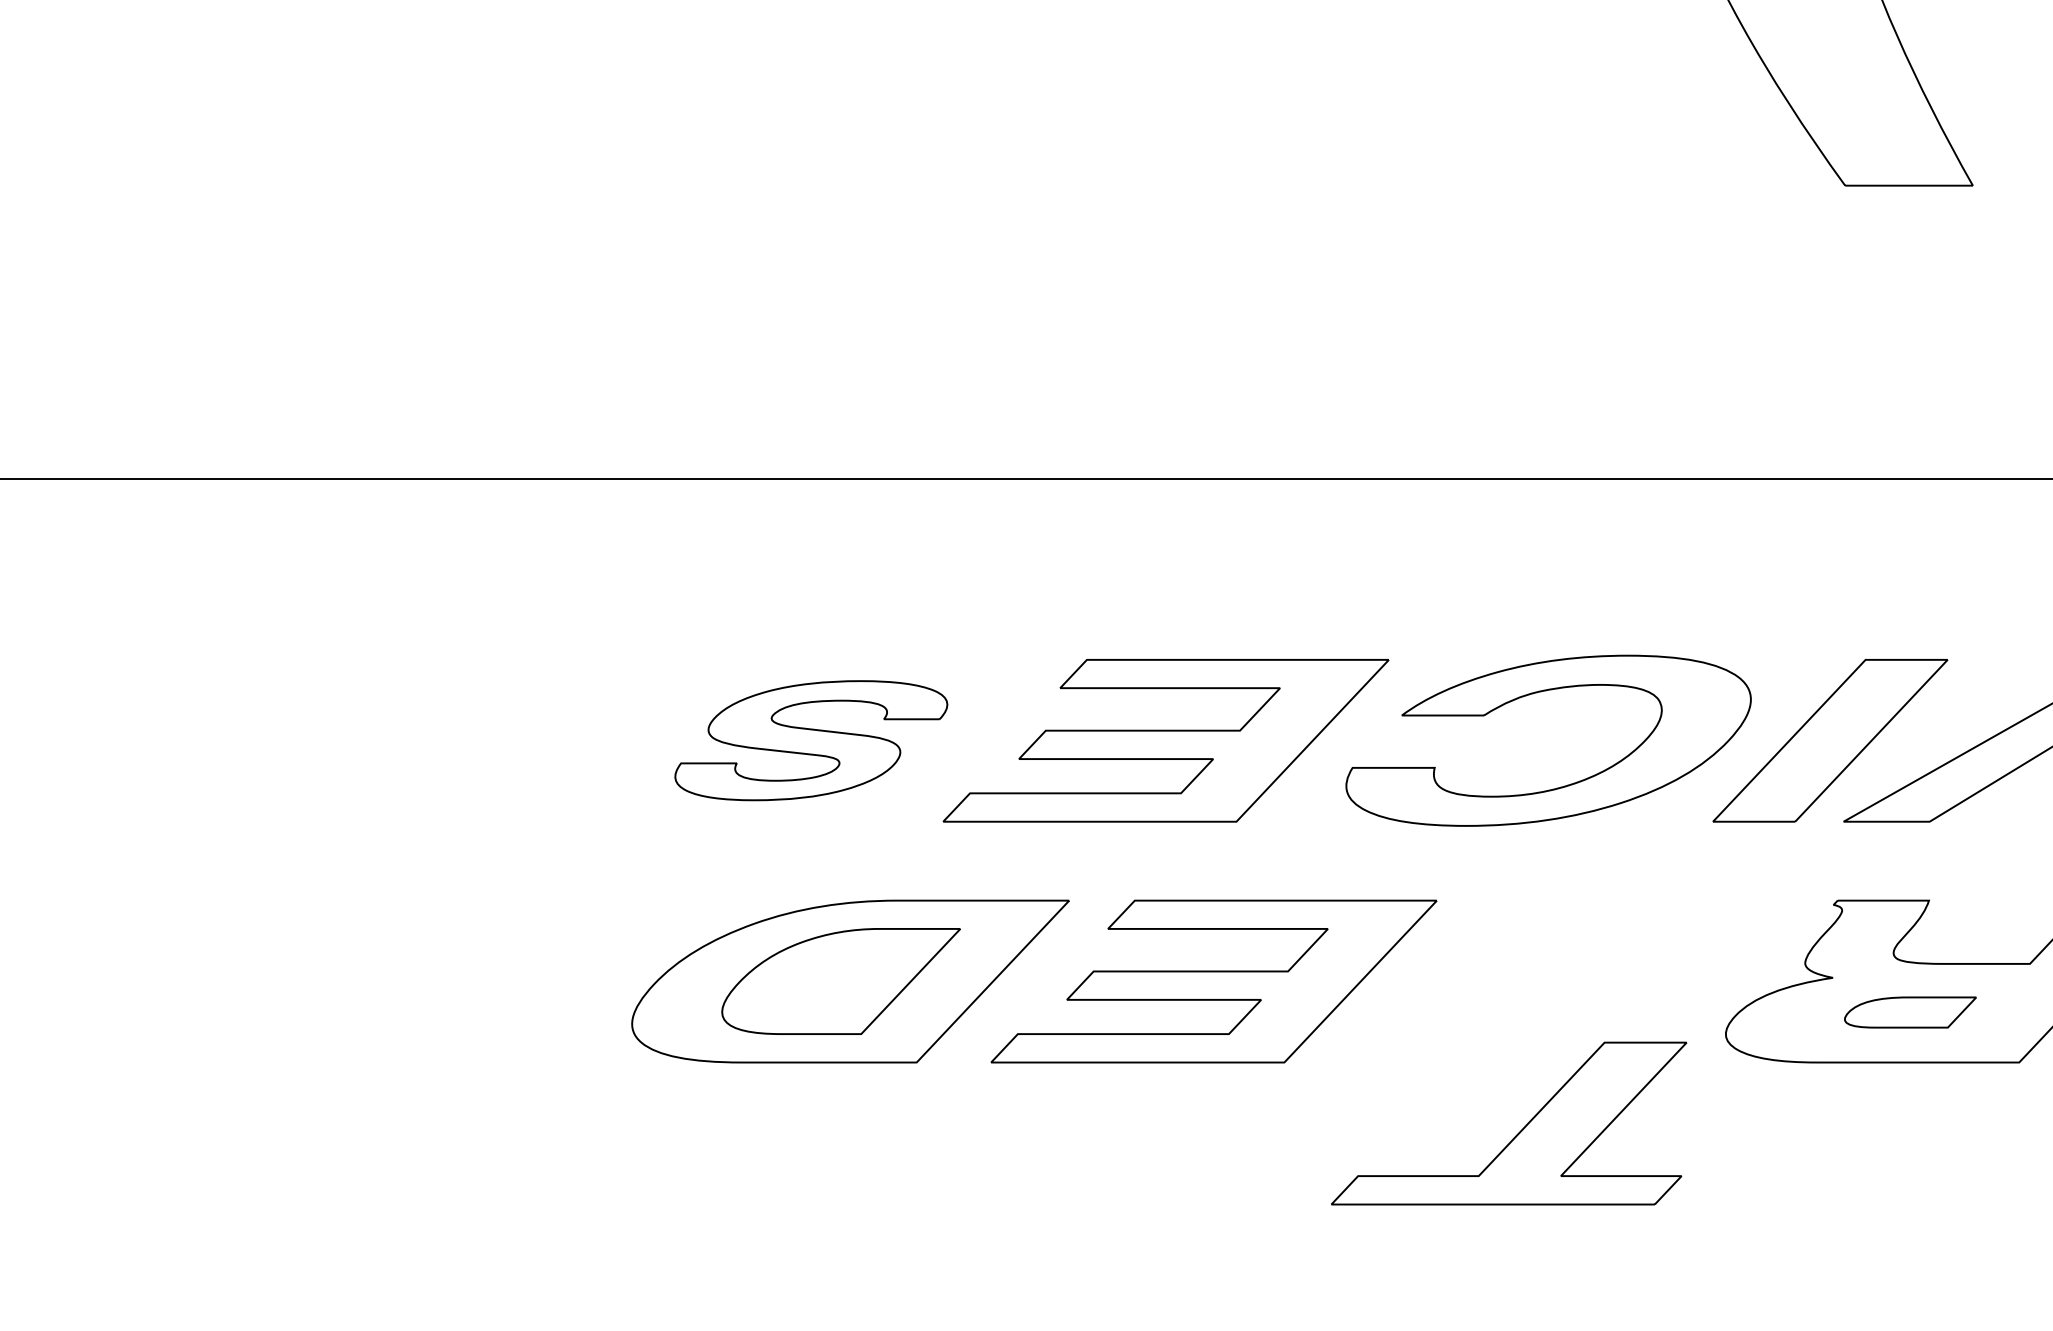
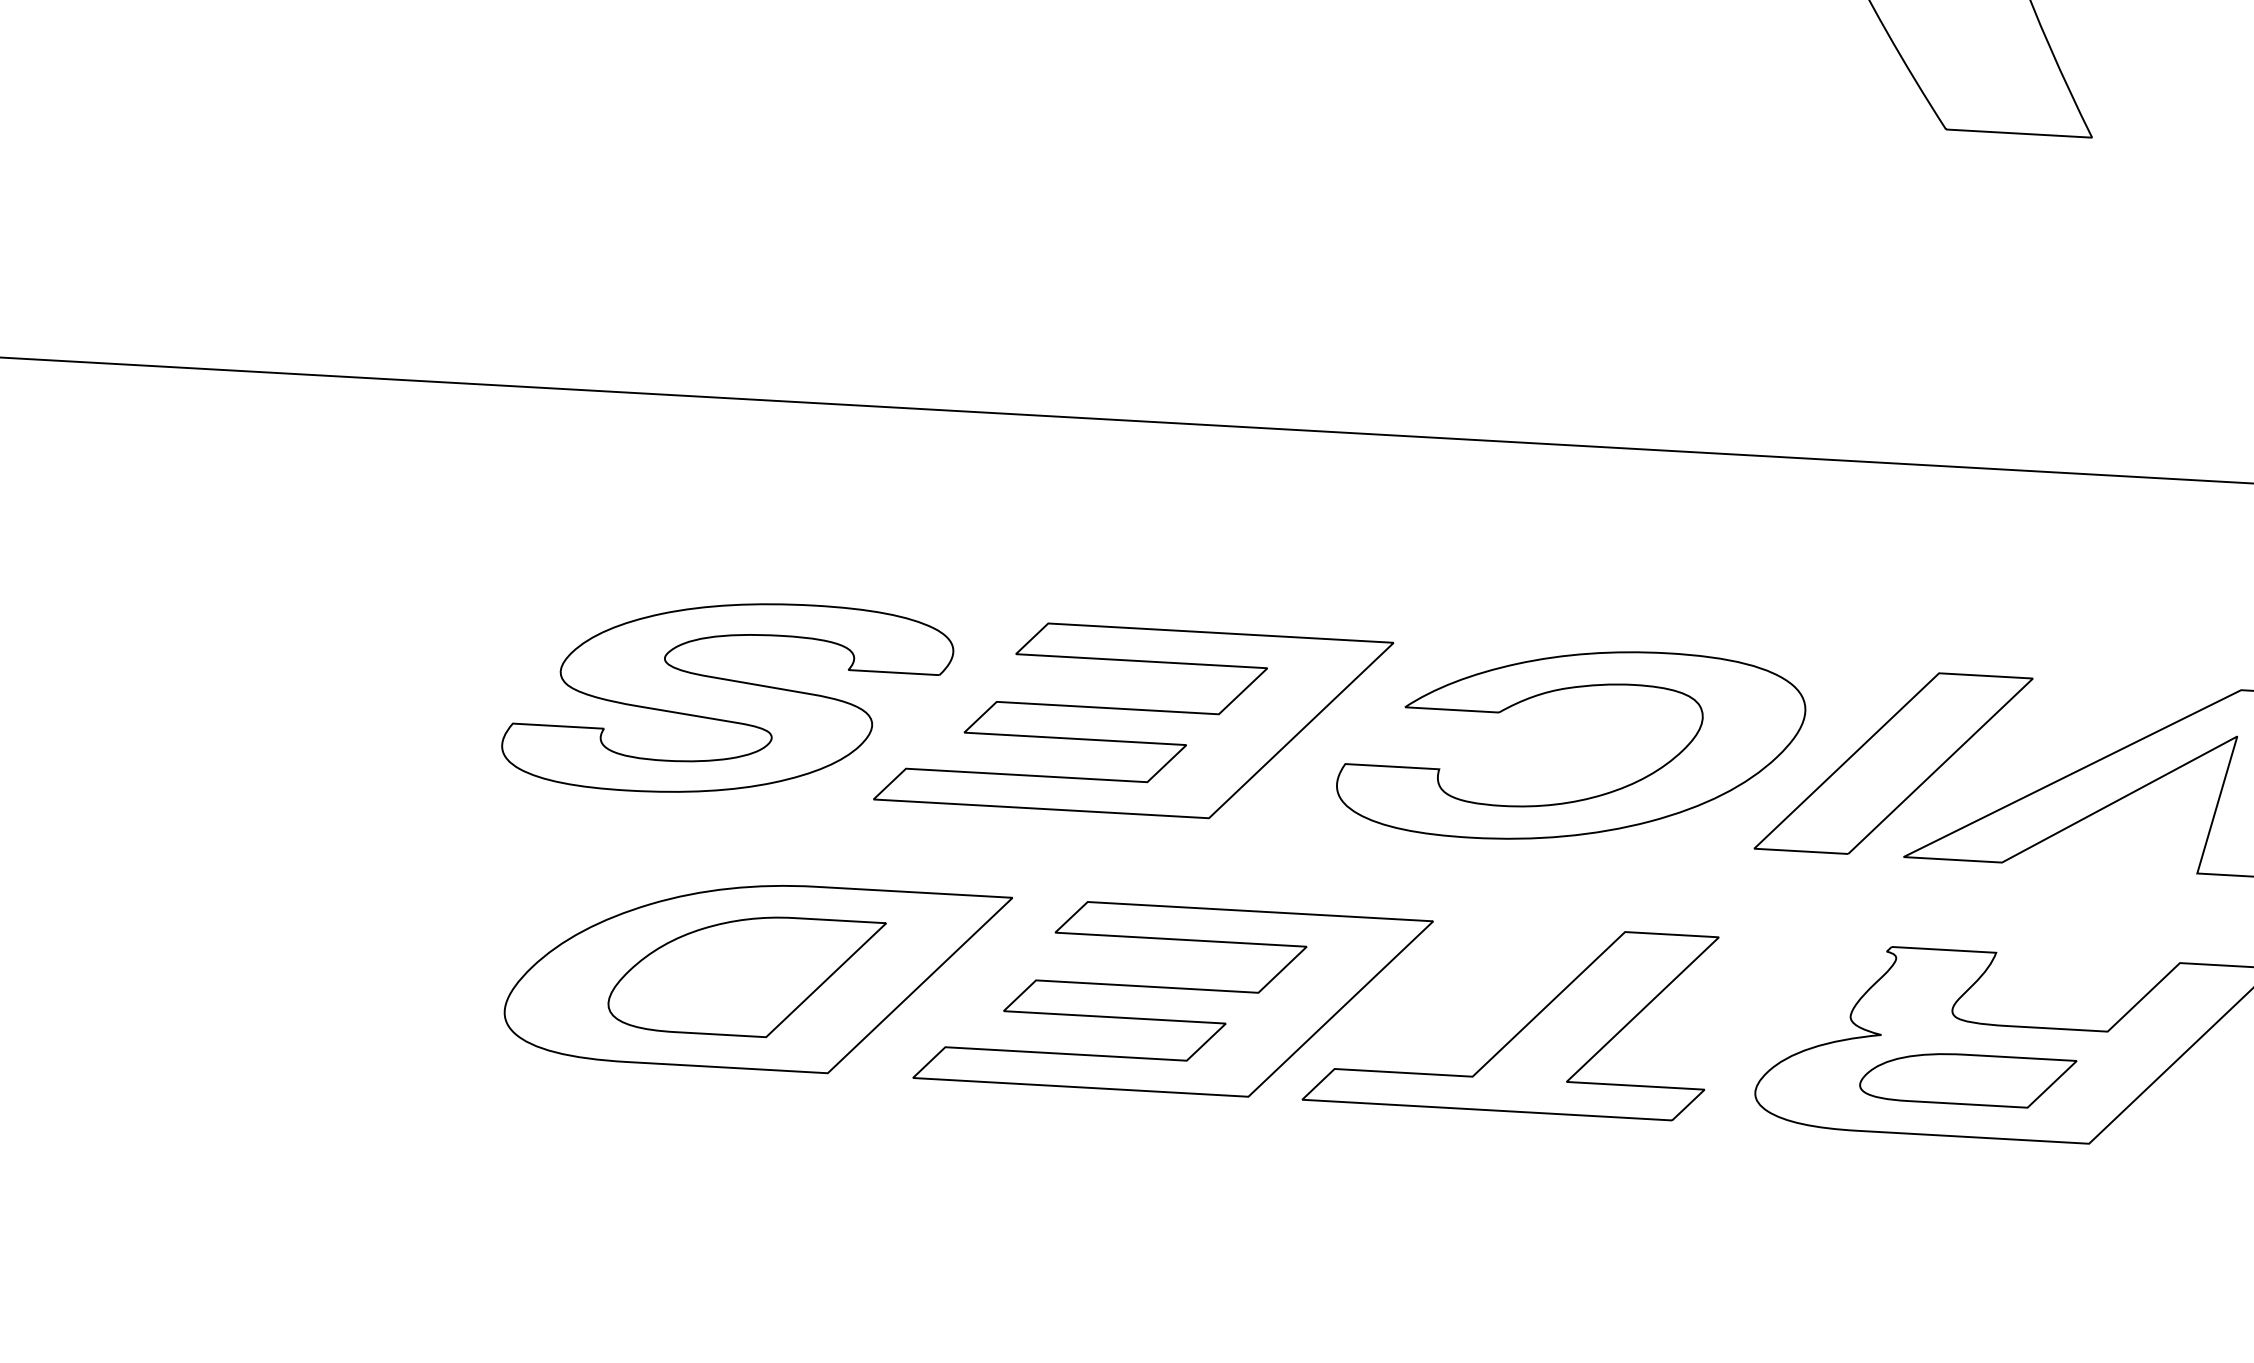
part: (811, 740) -> (728, 698), size x1.43
part: (1910, 1012) -> (1967, 1079), size x1.43
part: (1518, 1132) -> (1520, 1029), moved

